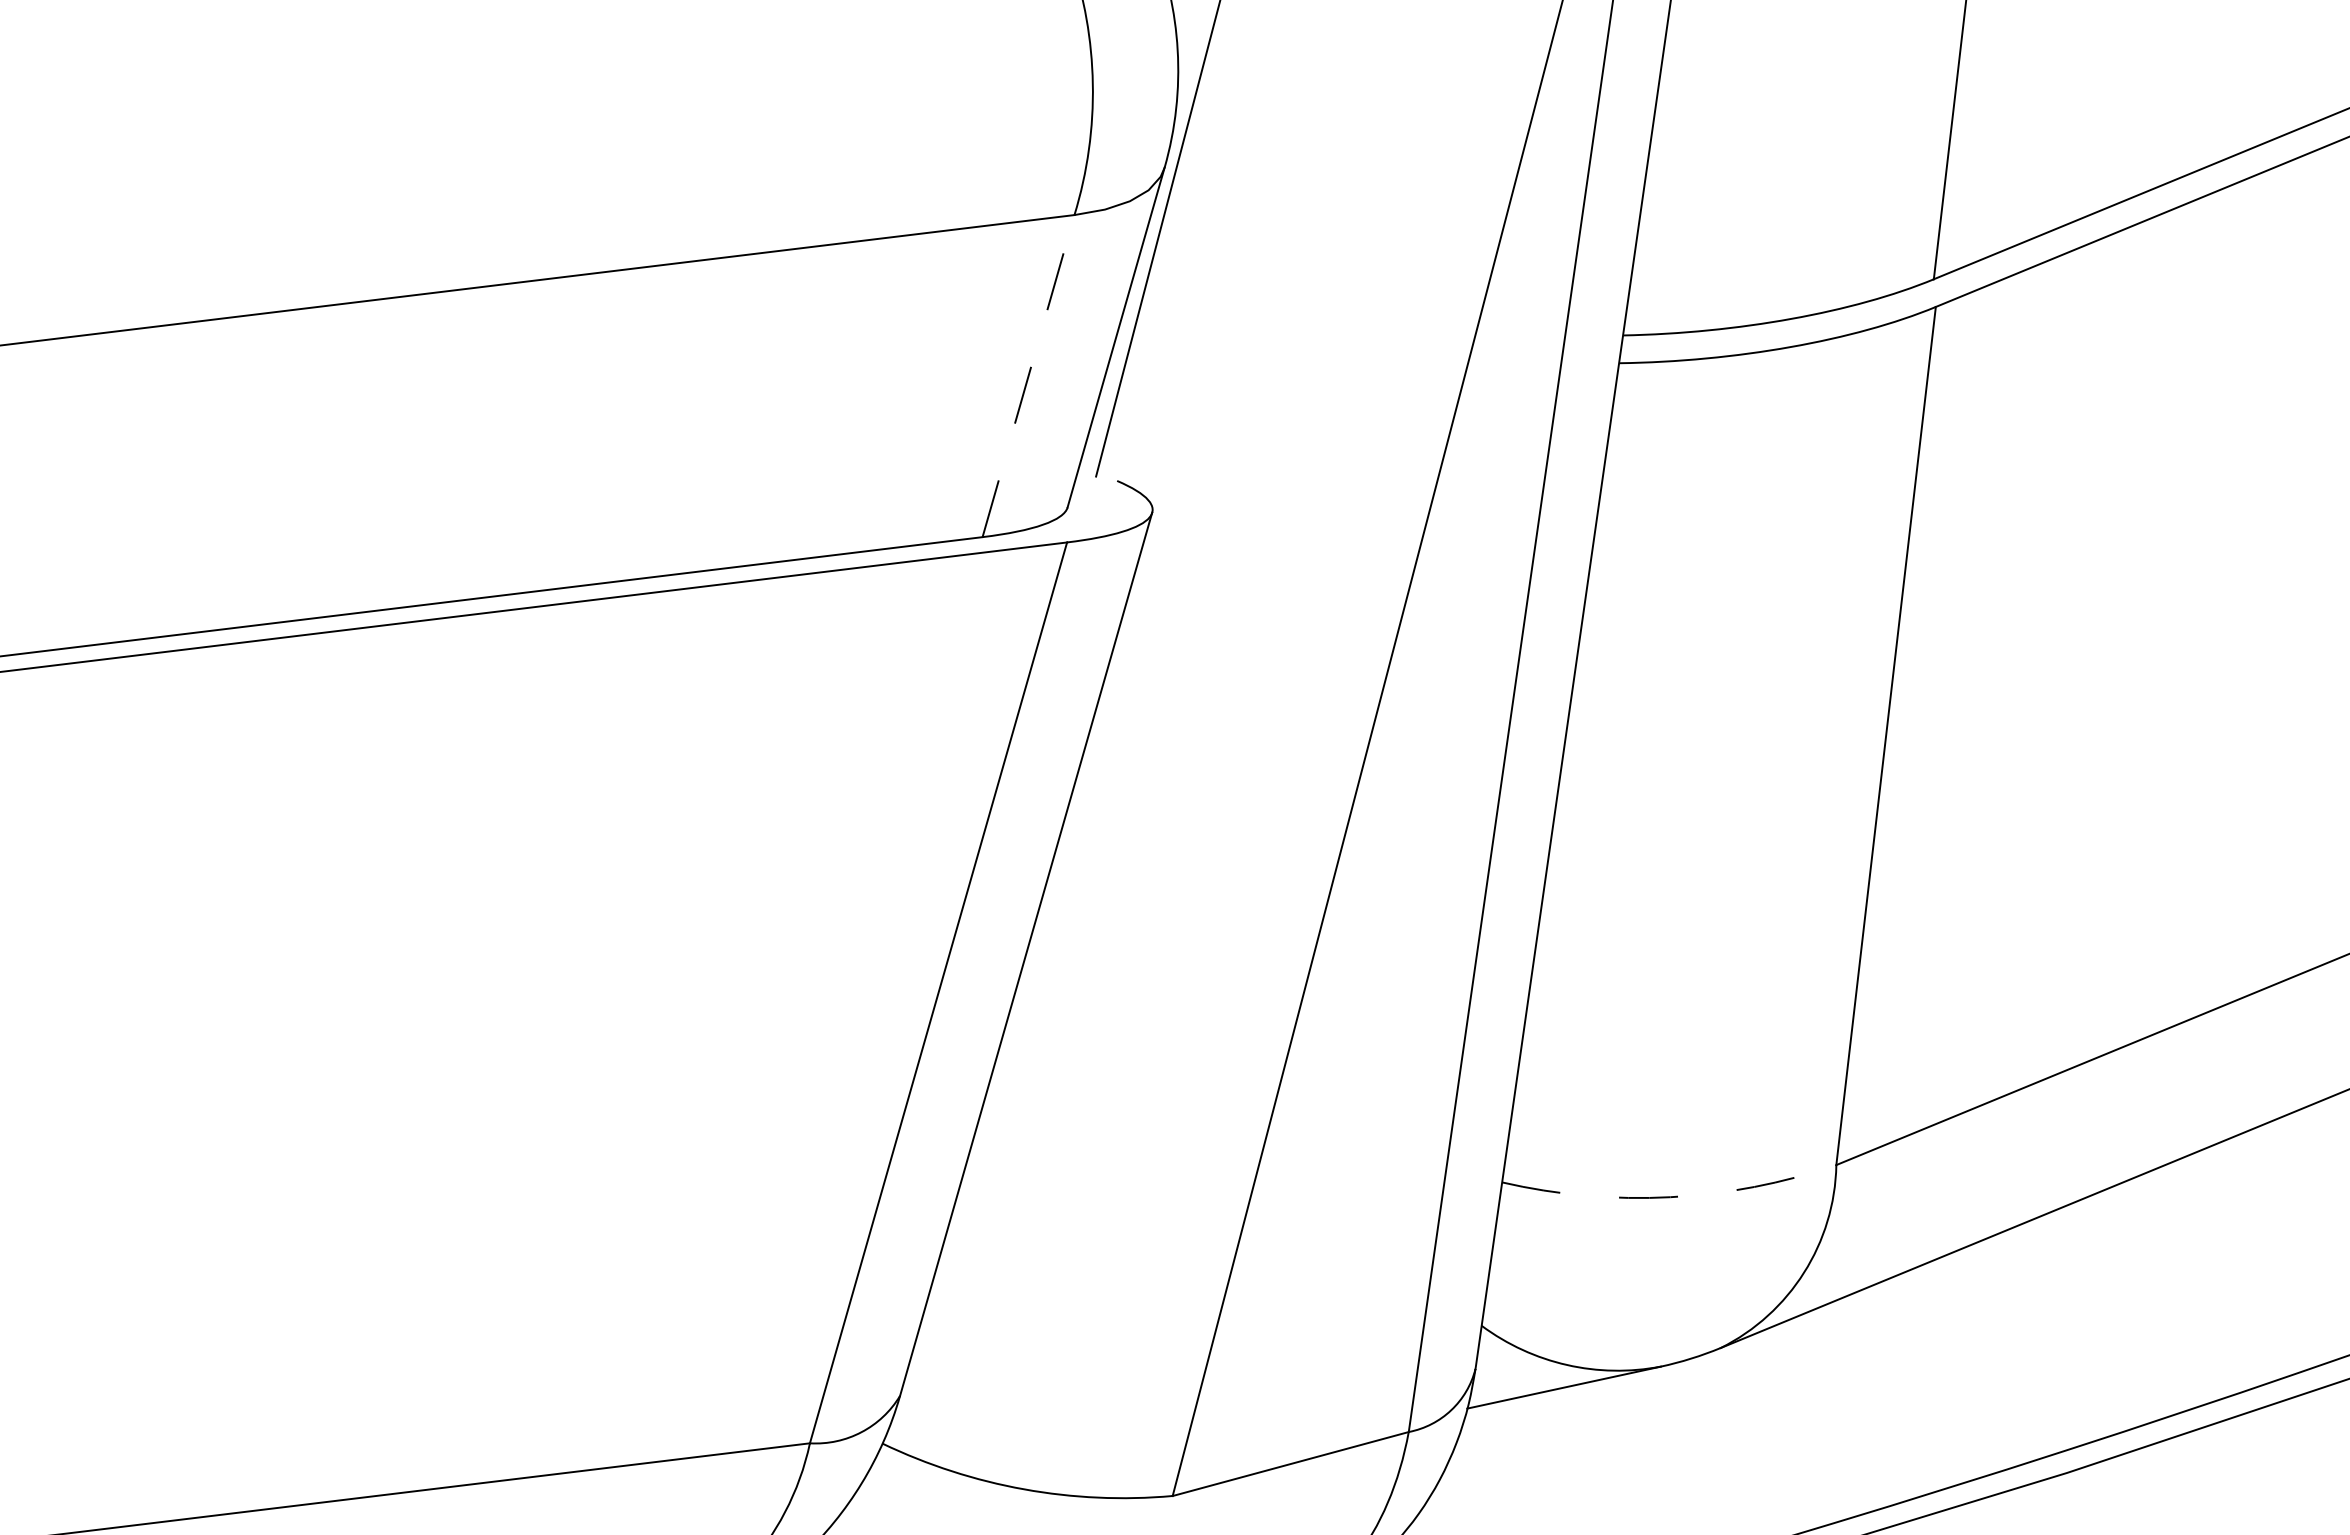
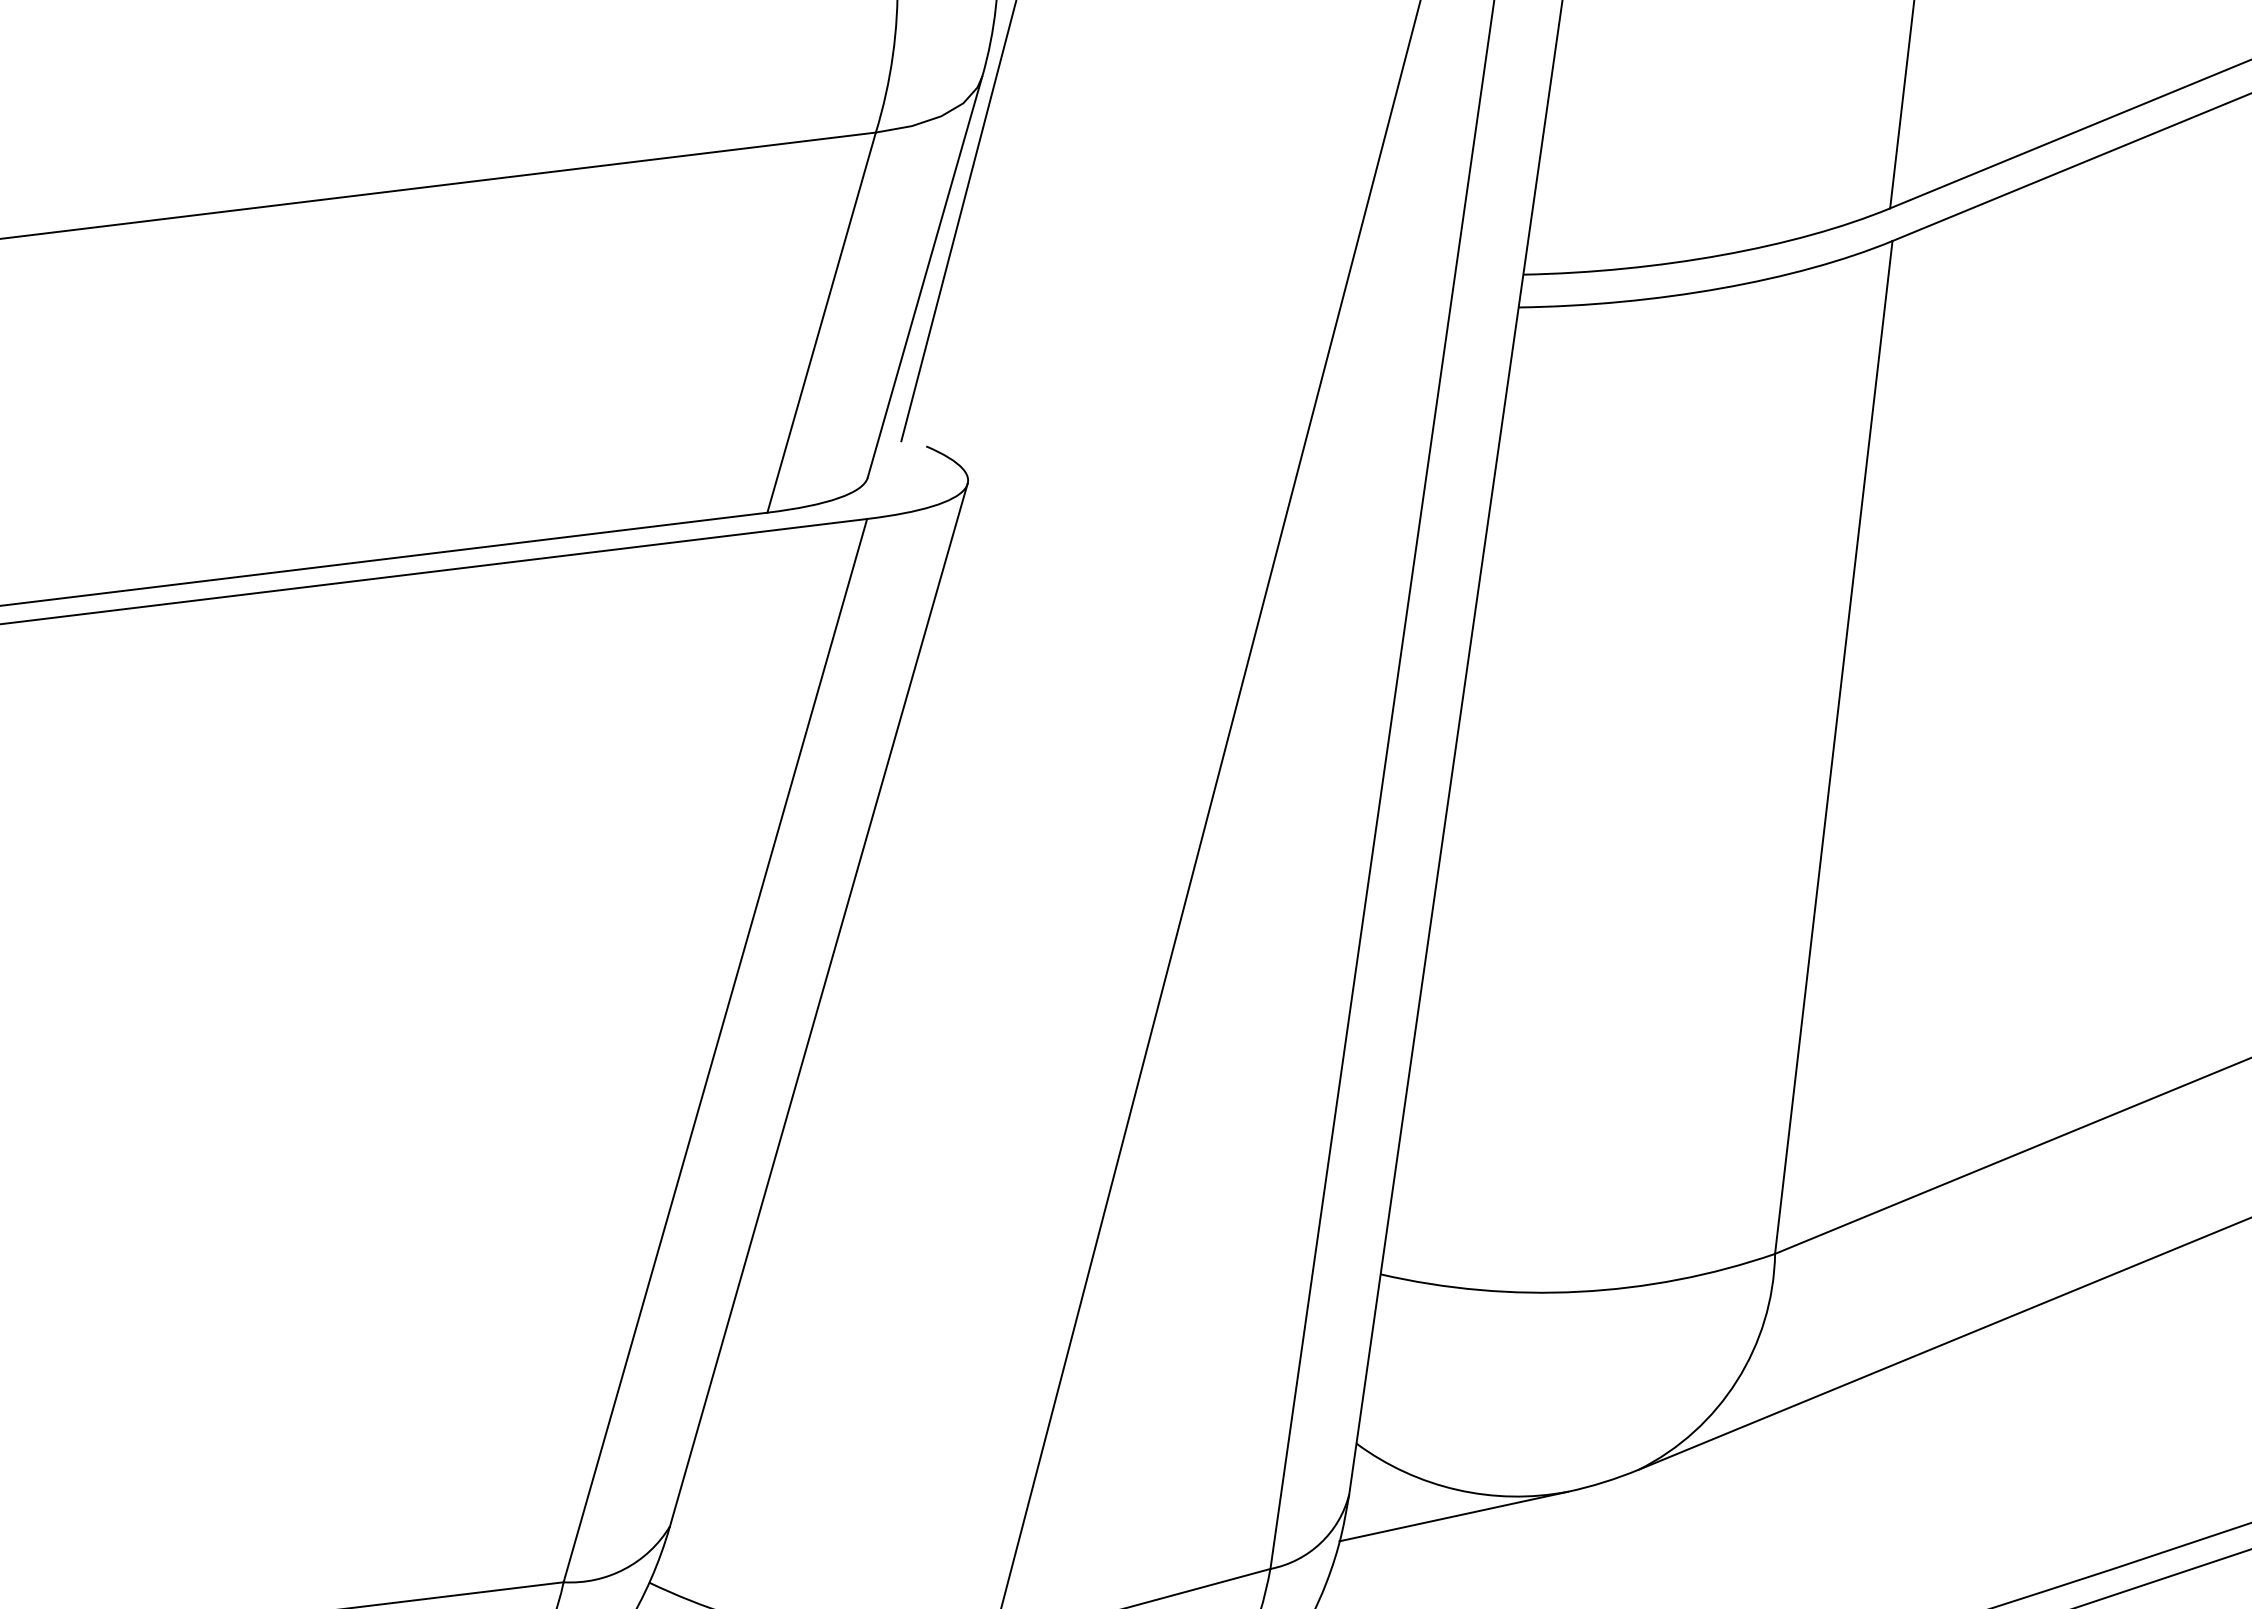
line: (1028, 375) -> (821, 321), dashed -> solid
arc: (1670, 1197) -> (1579, 1292), dashed -> solid

